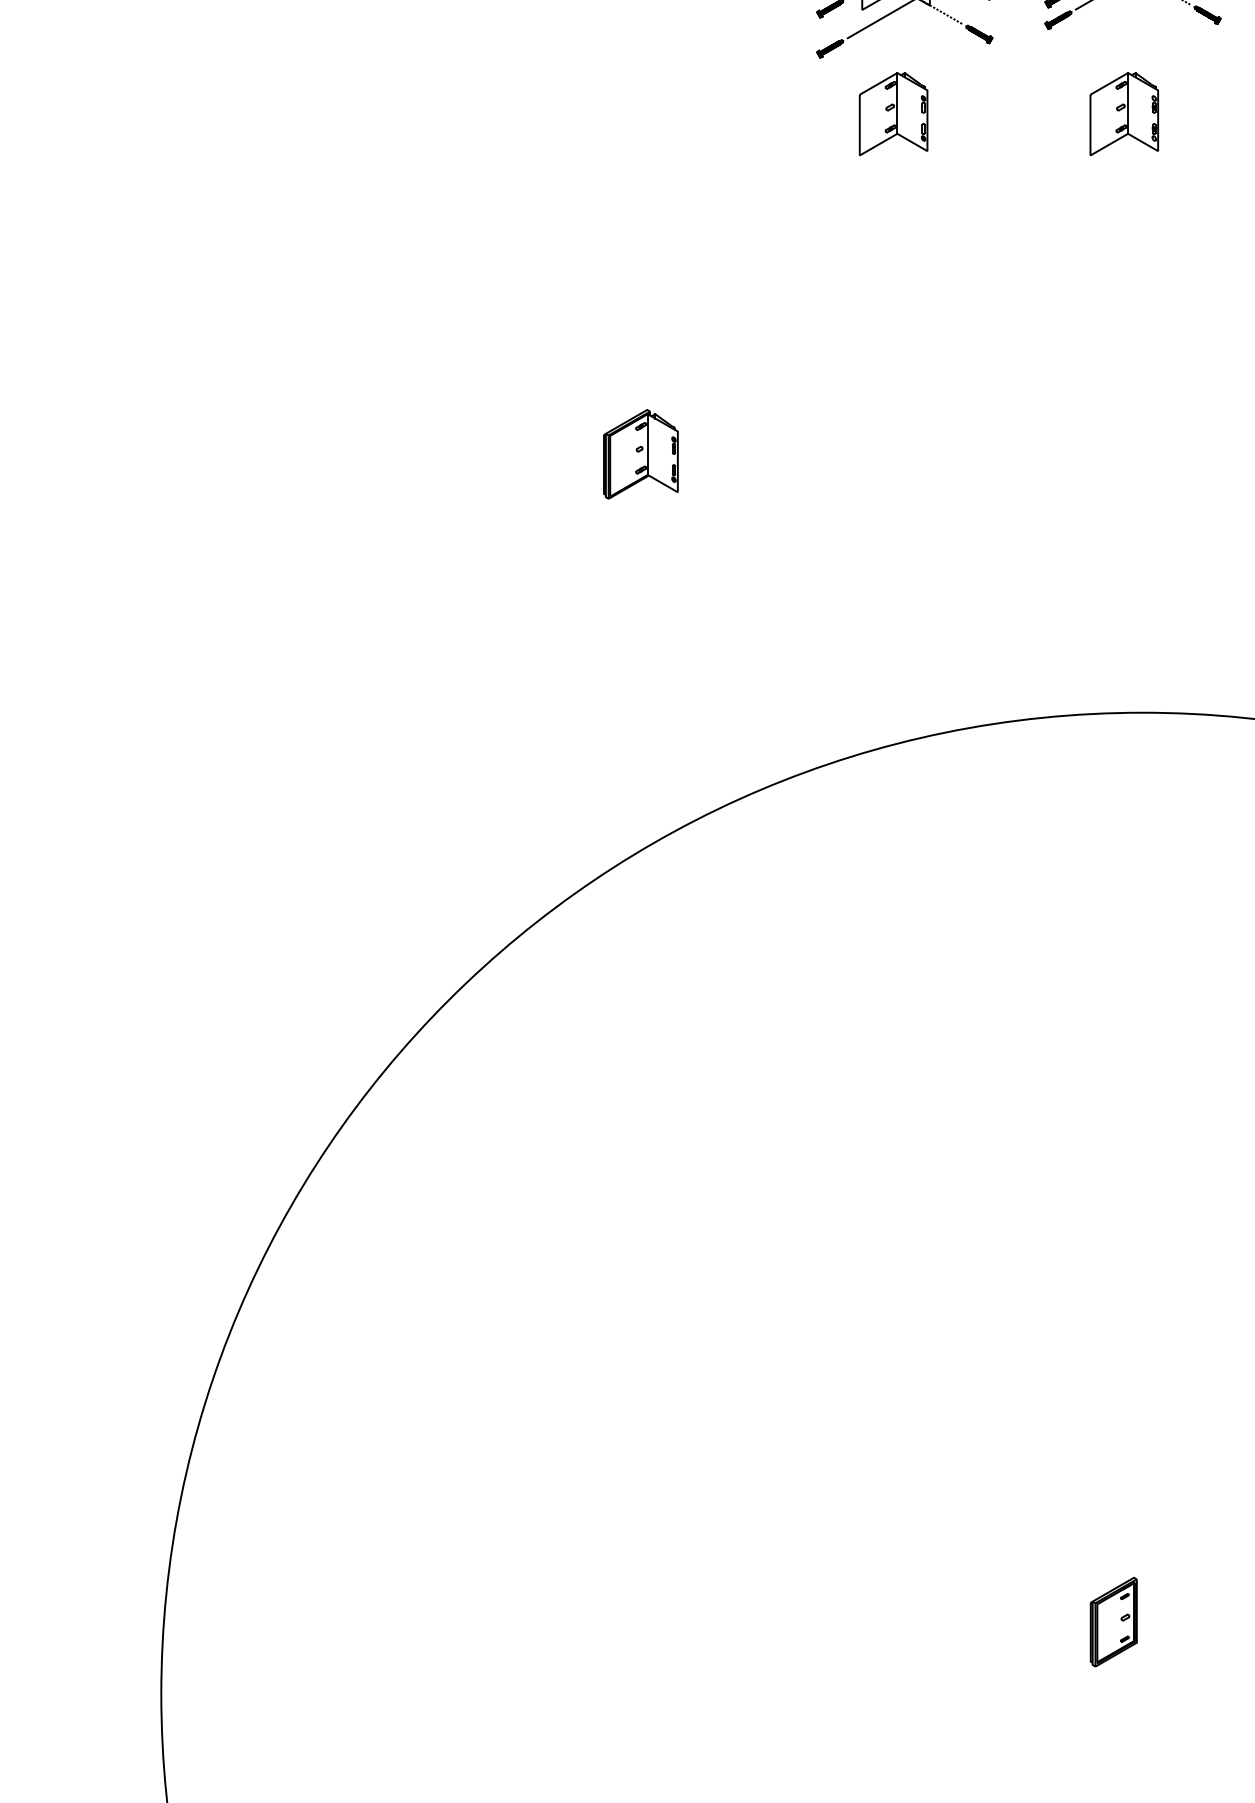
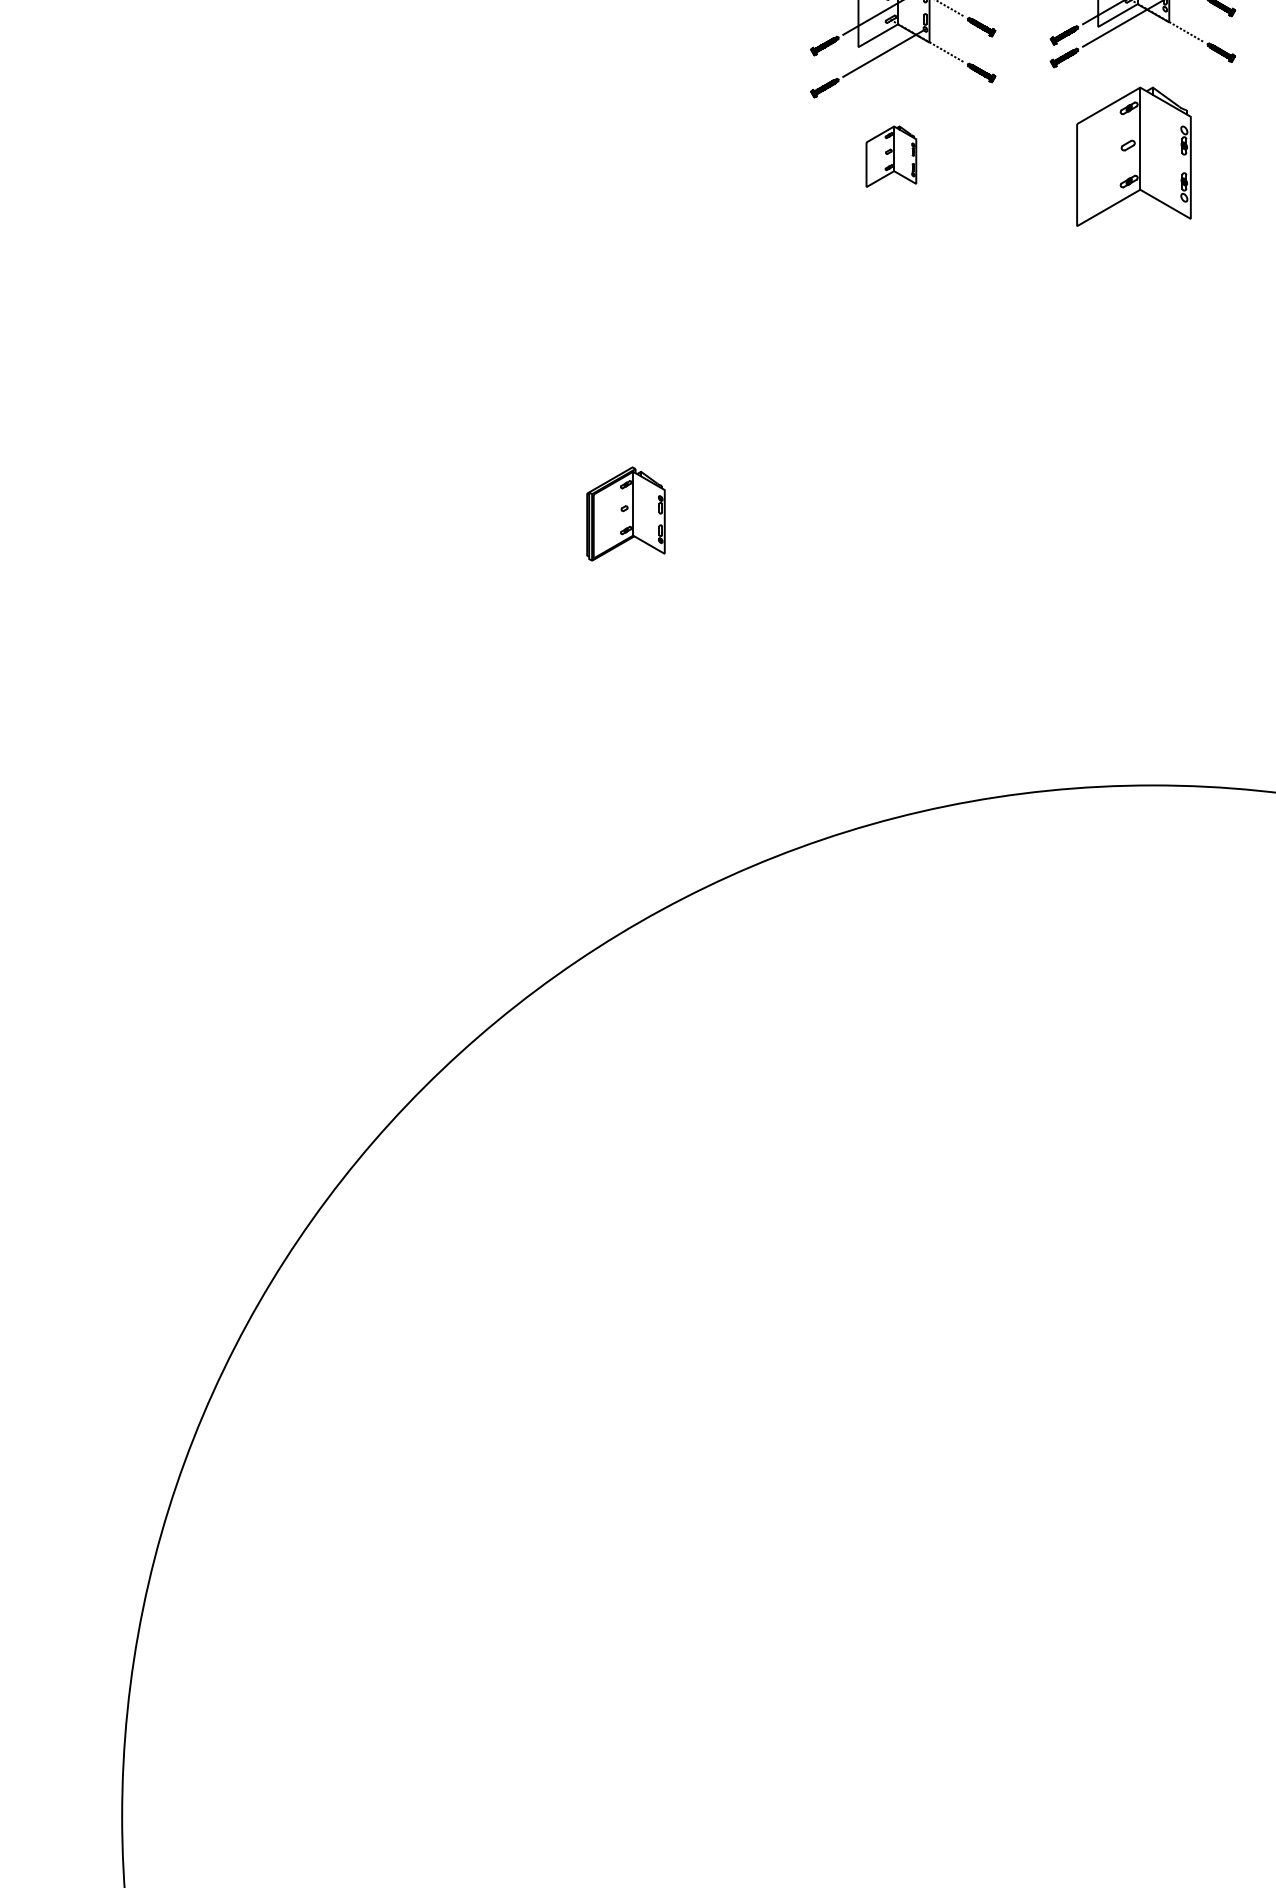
part: (1123, 113) -> (1132, 155), size x1.6
part: (893, 114) -> (891, 156), size x0.7
part: (1113, 1622) -> (1122, 1741), removed

